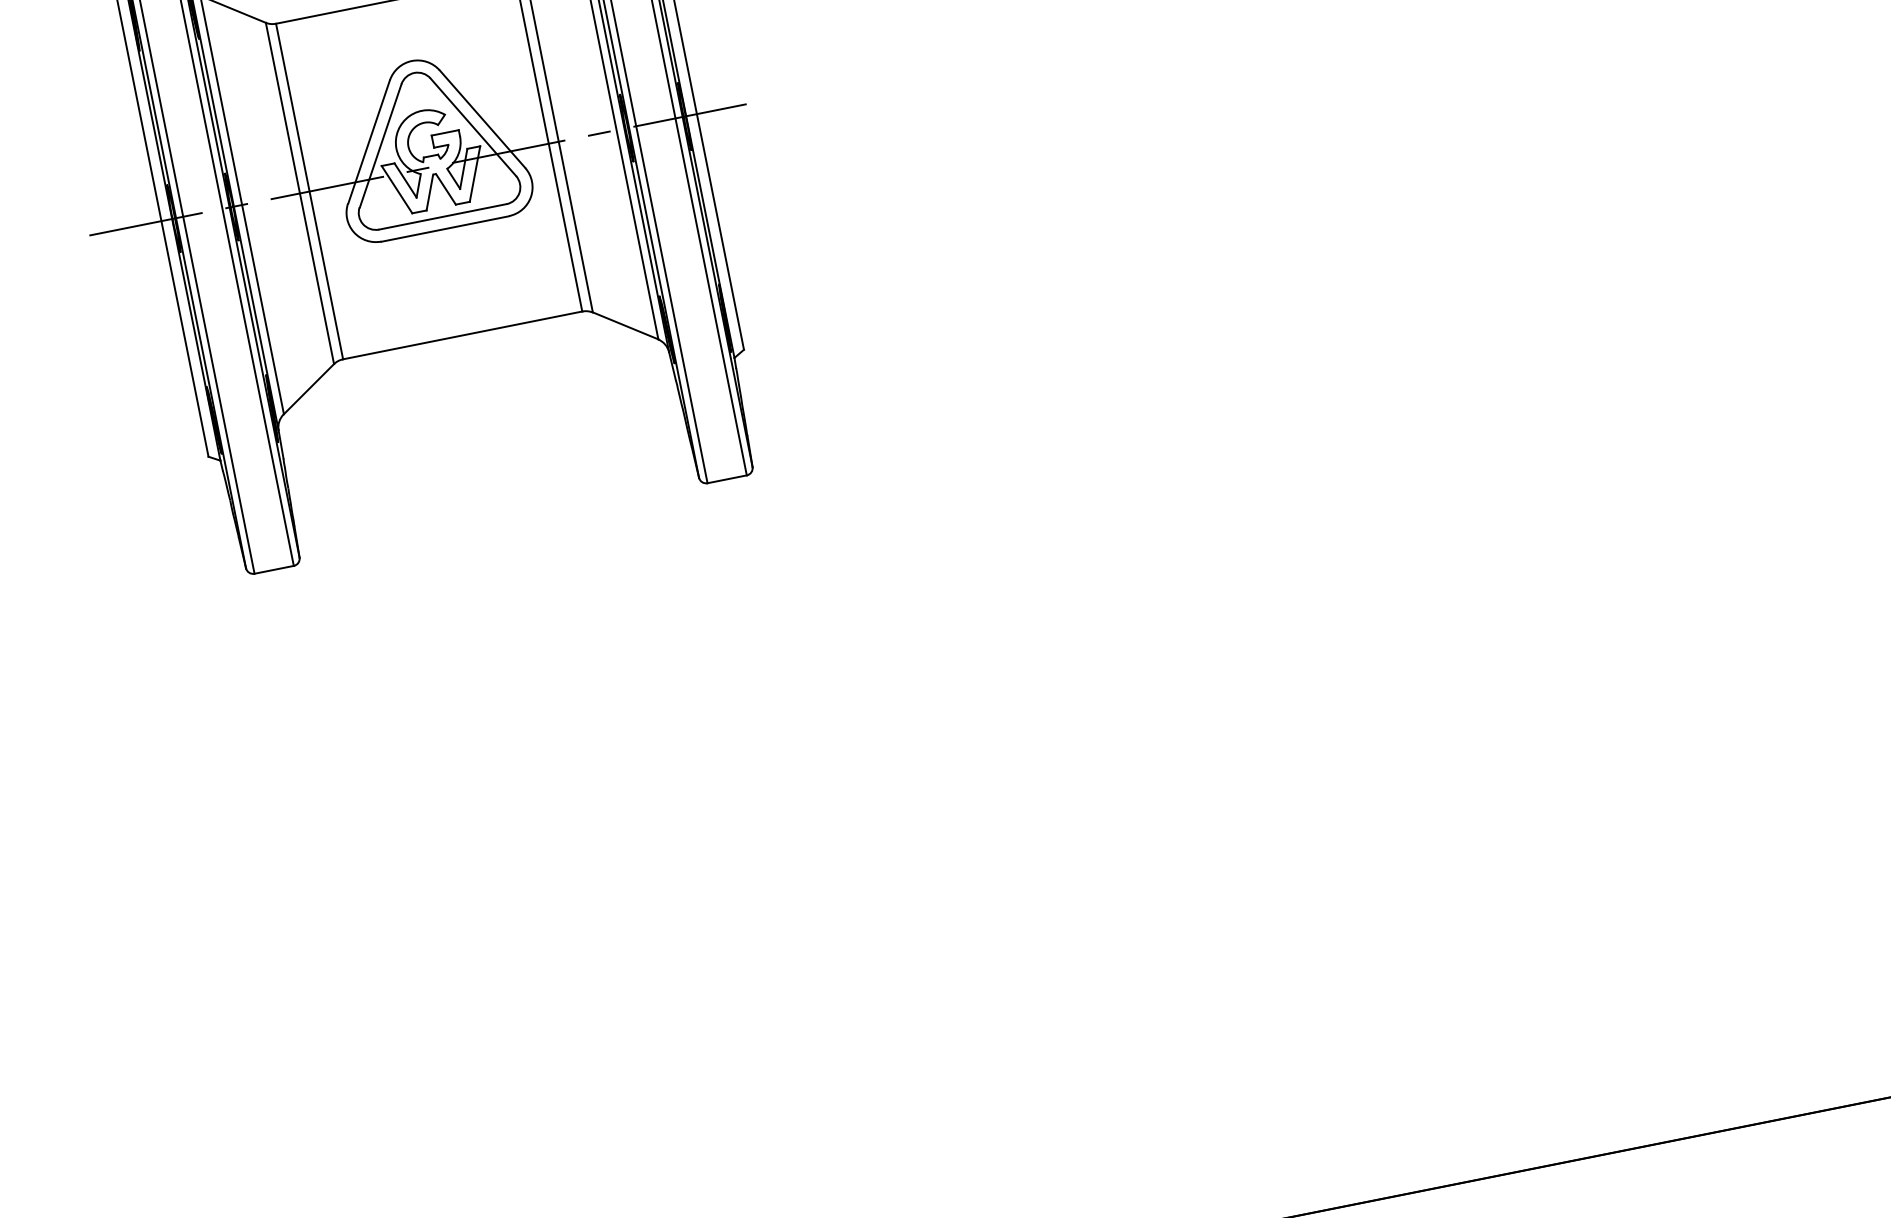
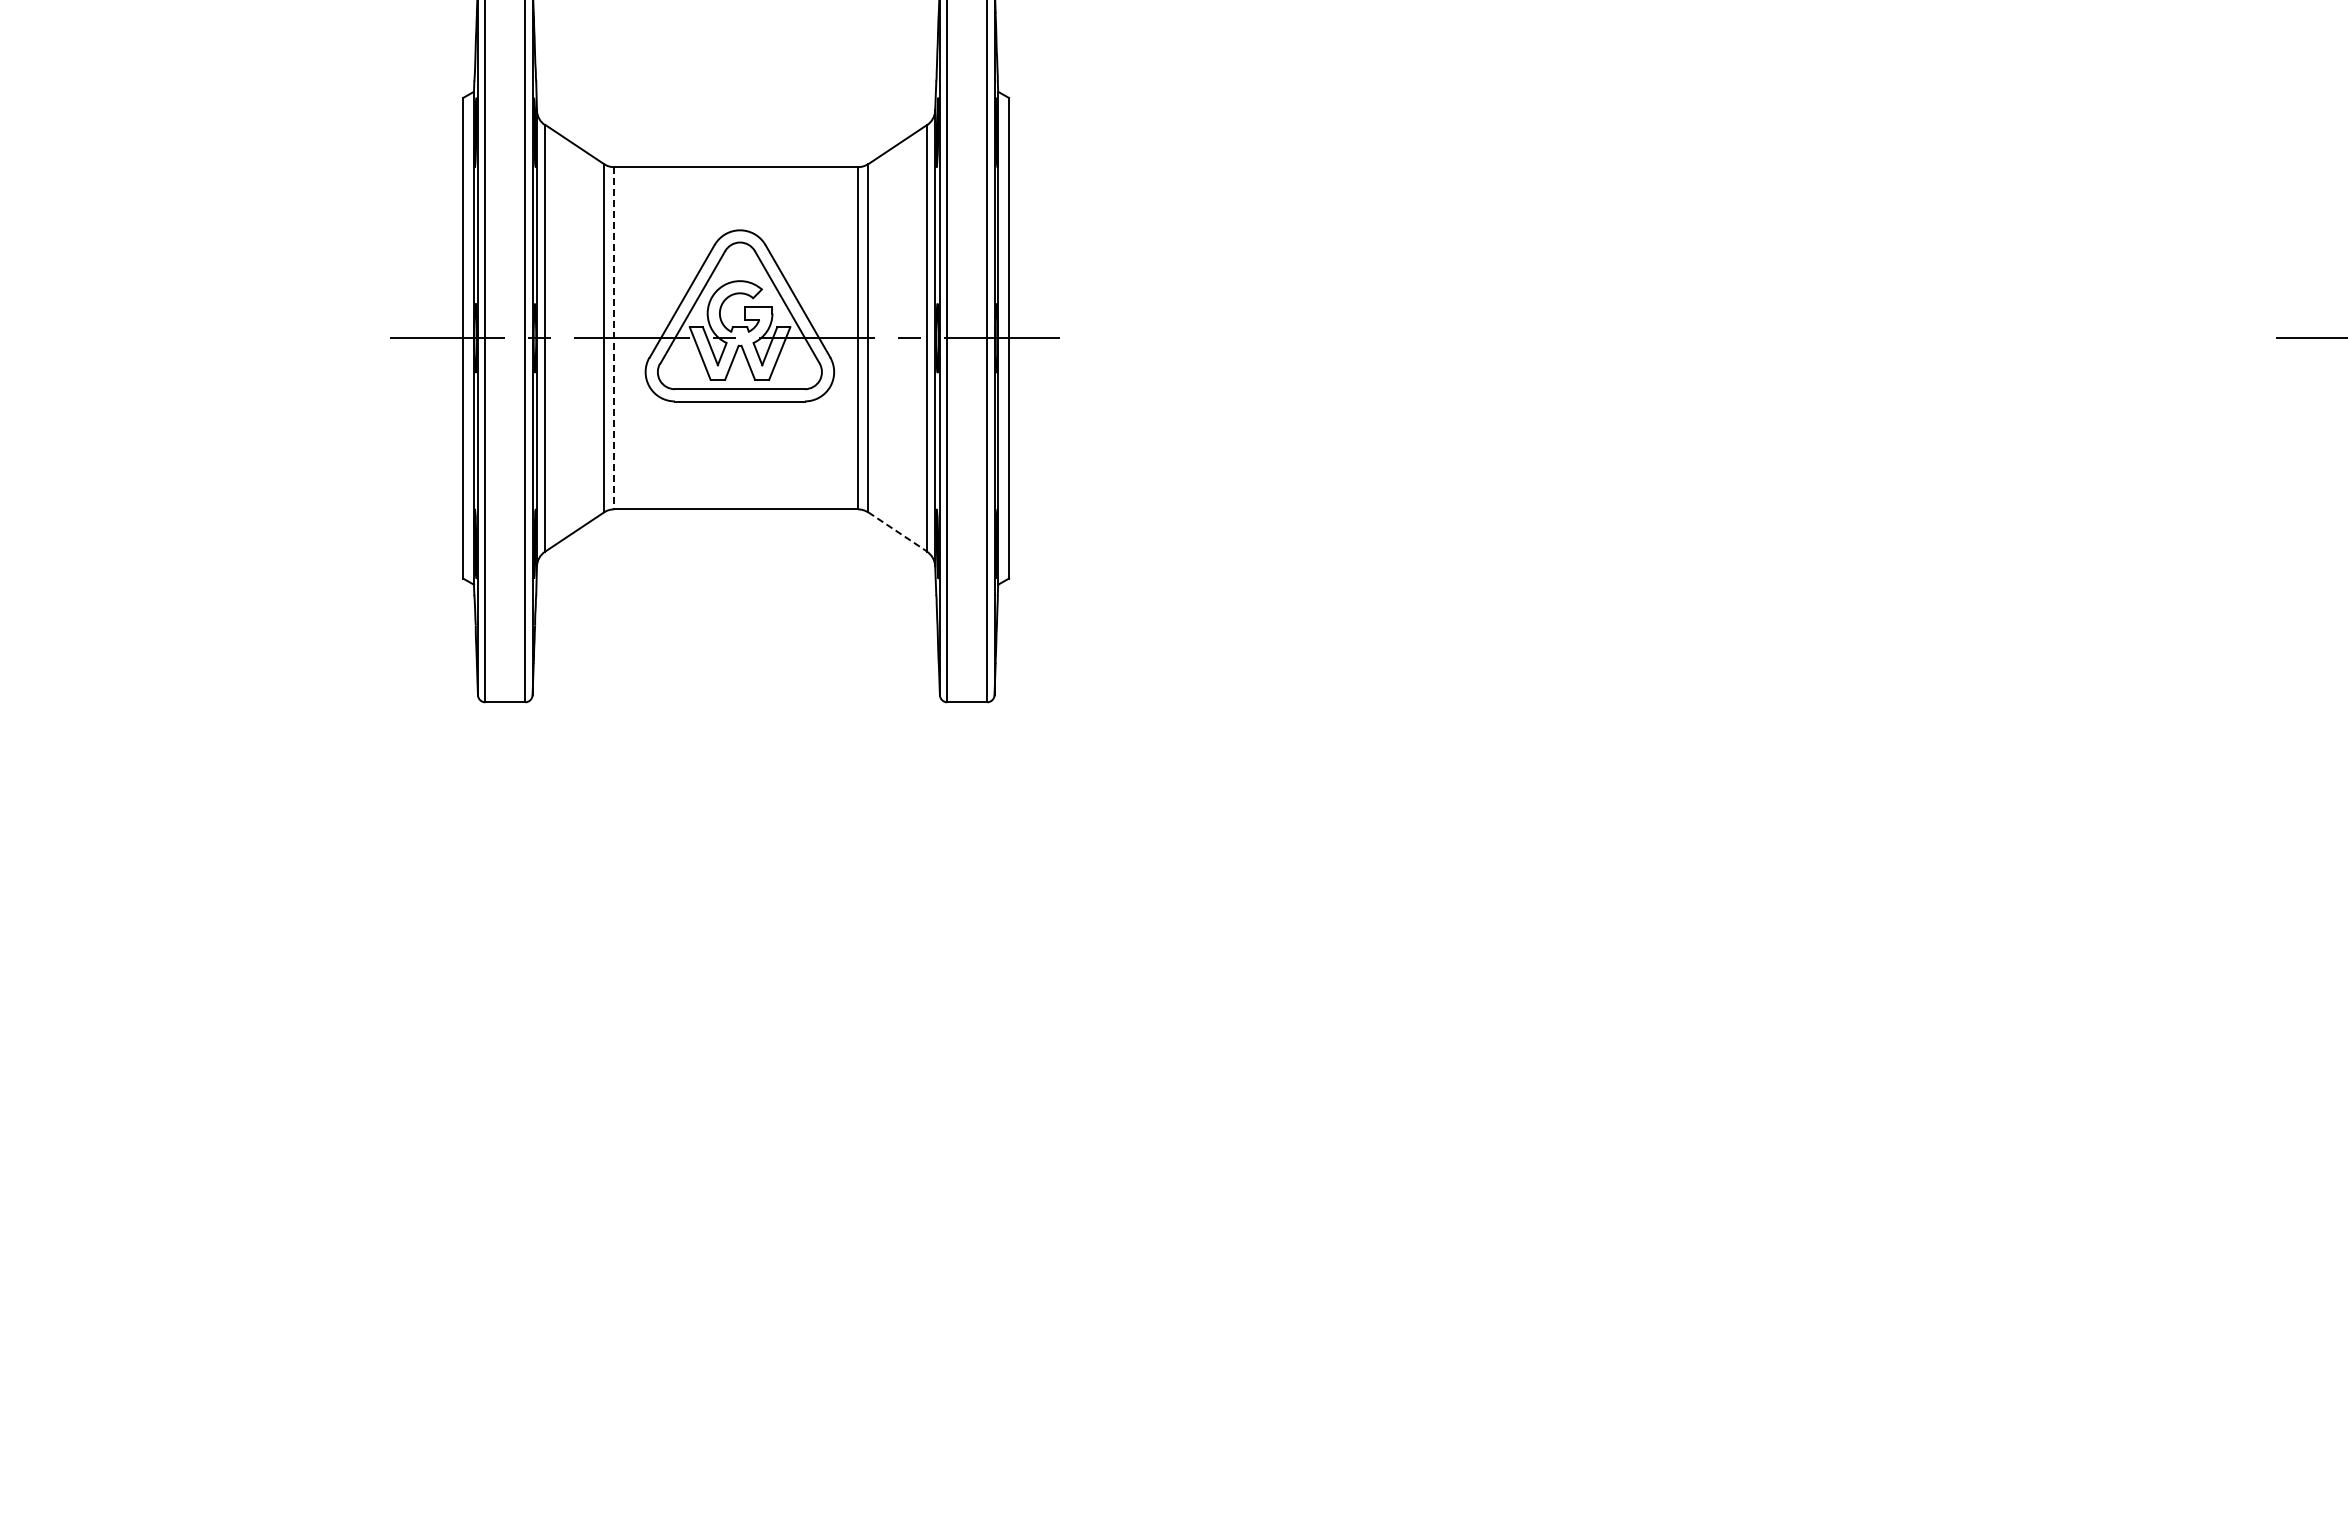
line: (310, 191) -> (614, 338), solid -> dashed
line: (626, 326) -> (898, 532), solid -> dashed

